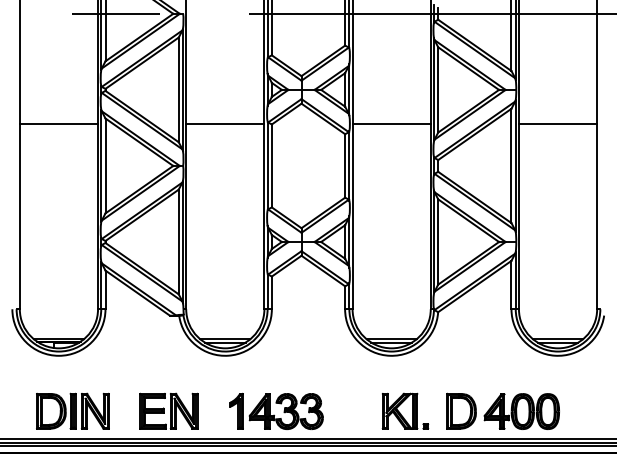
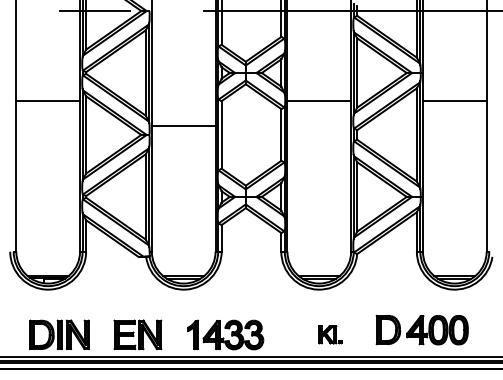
line: (225, 124) -> (183, 125), moved
part: (405, 410) -> (330, 334), size x0.6
part: (502, 410) -> (421, 329), moved

